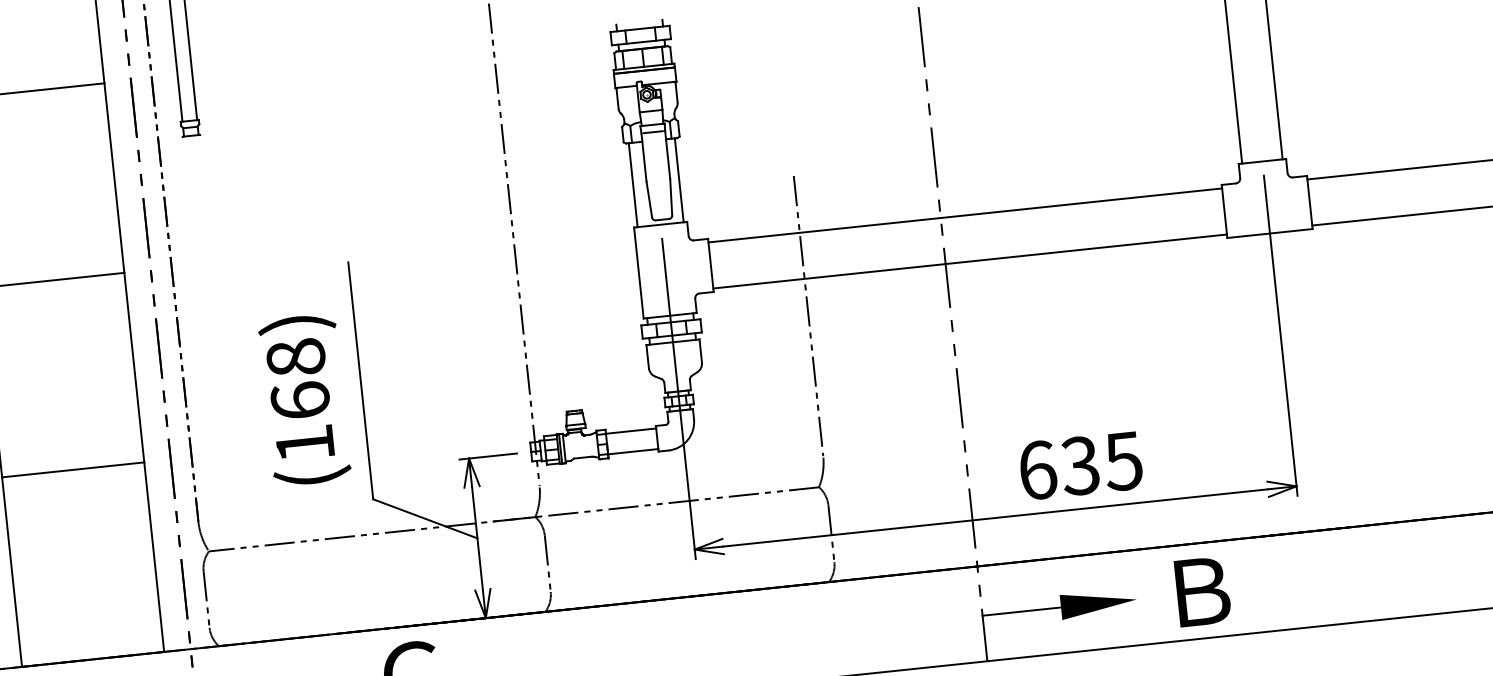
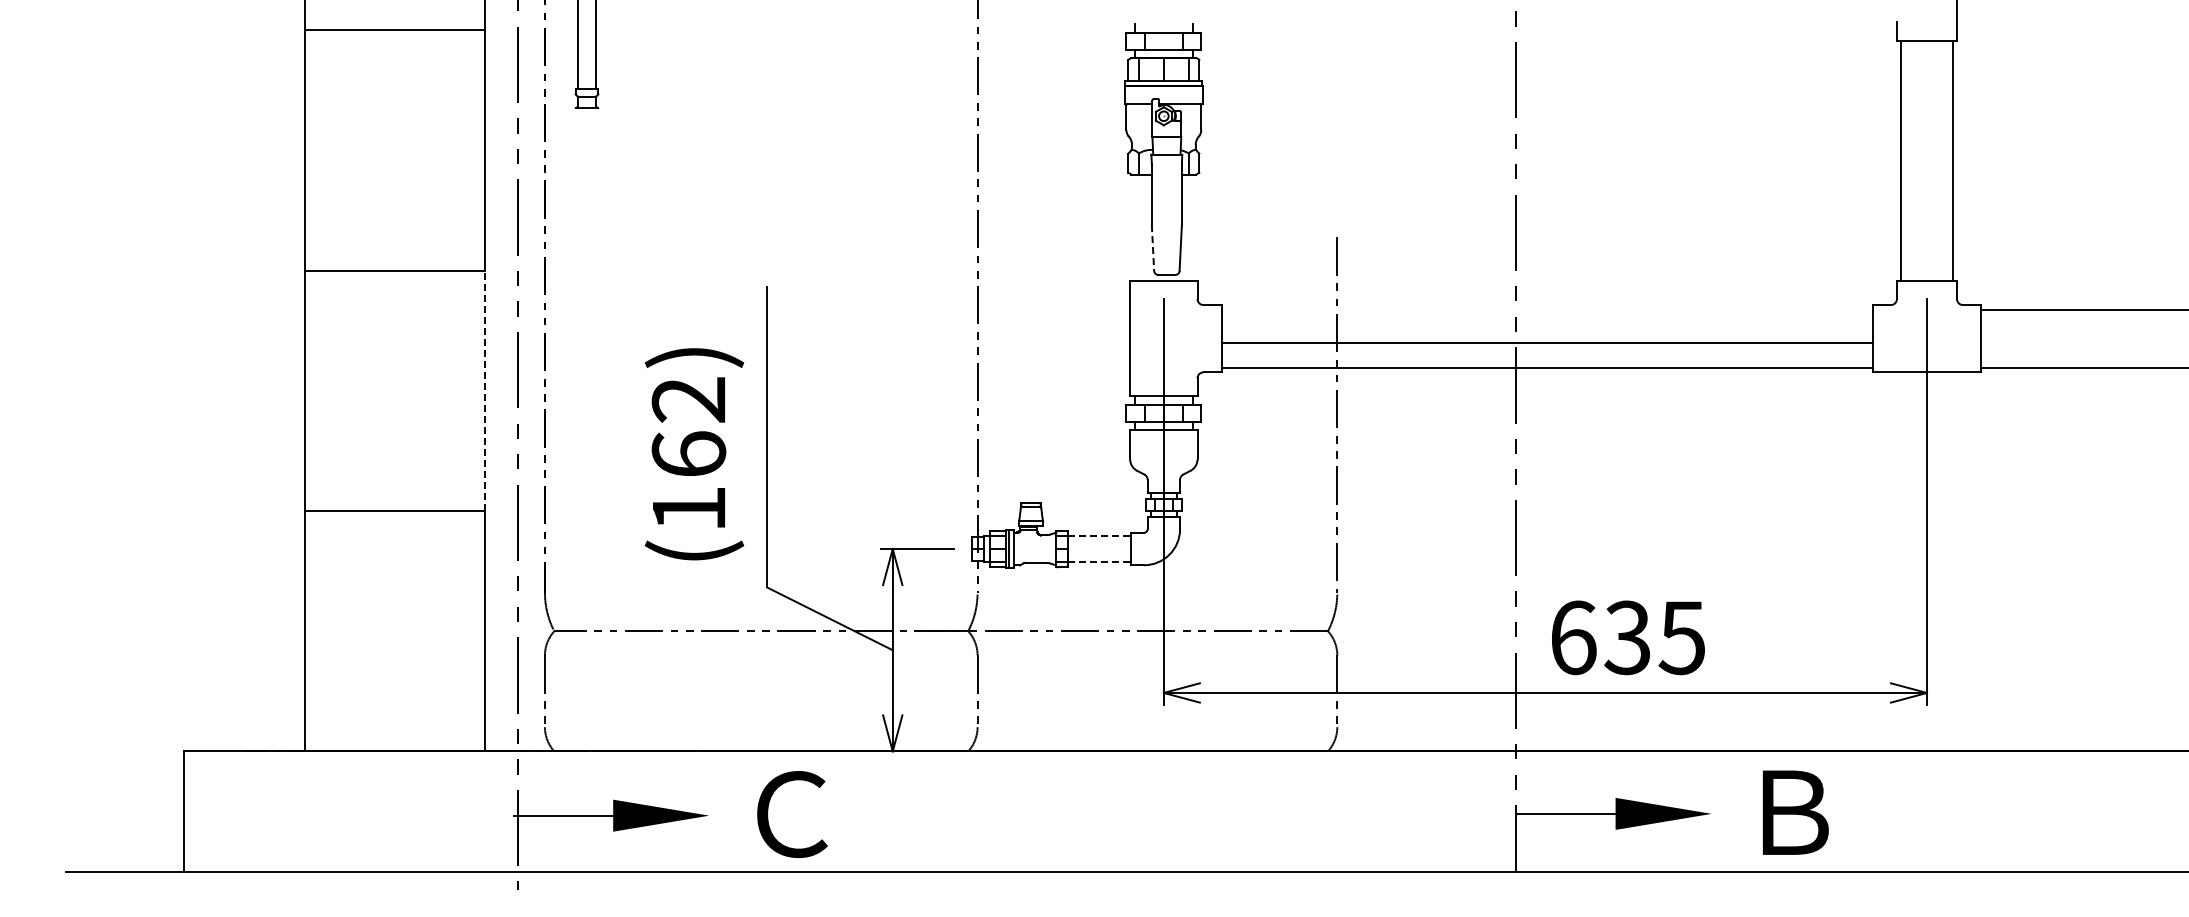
line: (652, 131) -> (1166, 163), removed
line: (679, 180) -> (1193, 227), removed
line: (633, 184) -> (1134, 227), removed
line: (648, 200) -> (1152, 248), solid -> dashed
line: (964, 215) -> (1546, 342), moved
text: (295, 357) -> (688, 399), (168) -> (162)
line: (134, 367) -> (484, 390), solid -> dashed
line: (631, 431) -> (1099, 536), solid -> dashed
line: (633, 452) -> (1099, 562), solid -> dashed
text: (1081, 465) -> (1628, 637), moved

